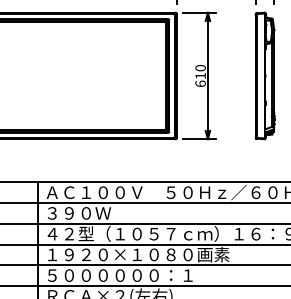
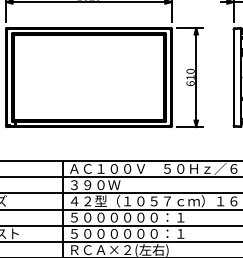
text: (139, 254) -> (142, 217), １９２０×１０８０画素 -> ５００００００：１

